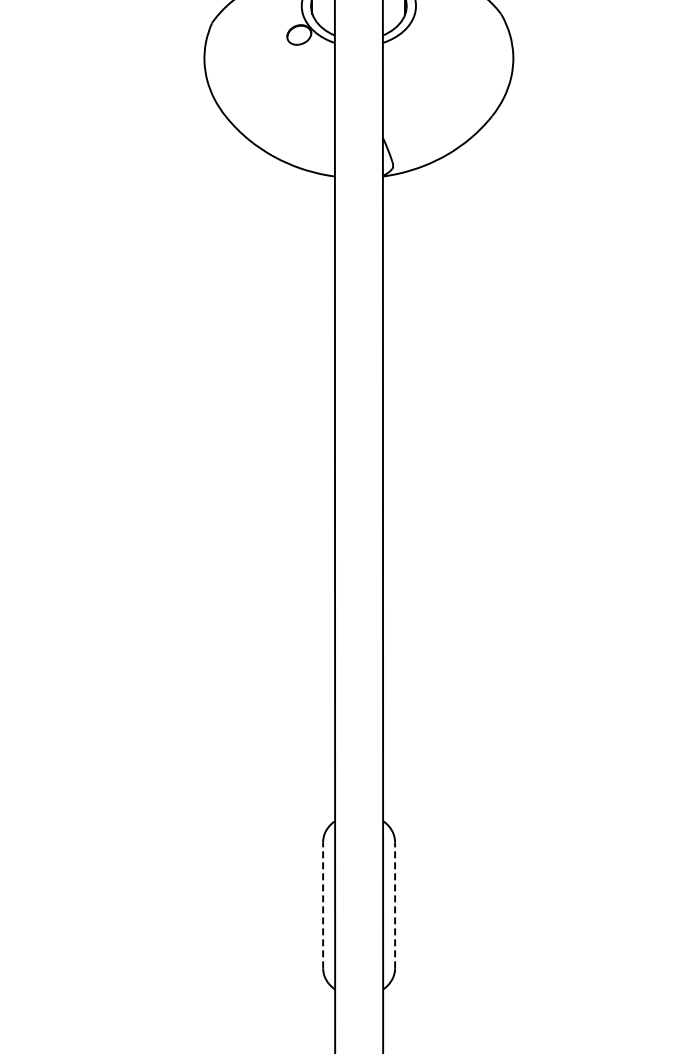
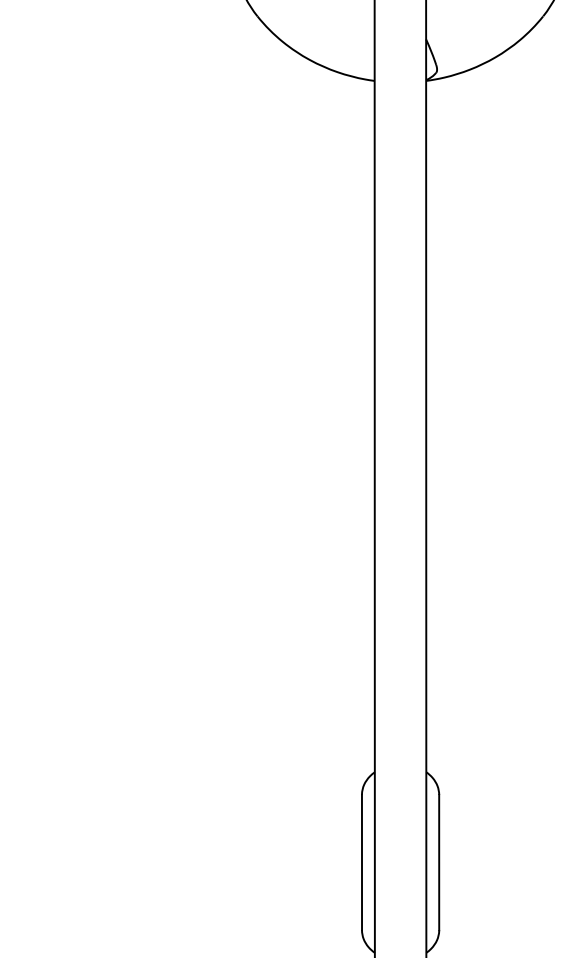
line: (323, 904) -> (362, 861), dashed -> solid
line: (395, 904) -> (439, 861), dashed -> solid

